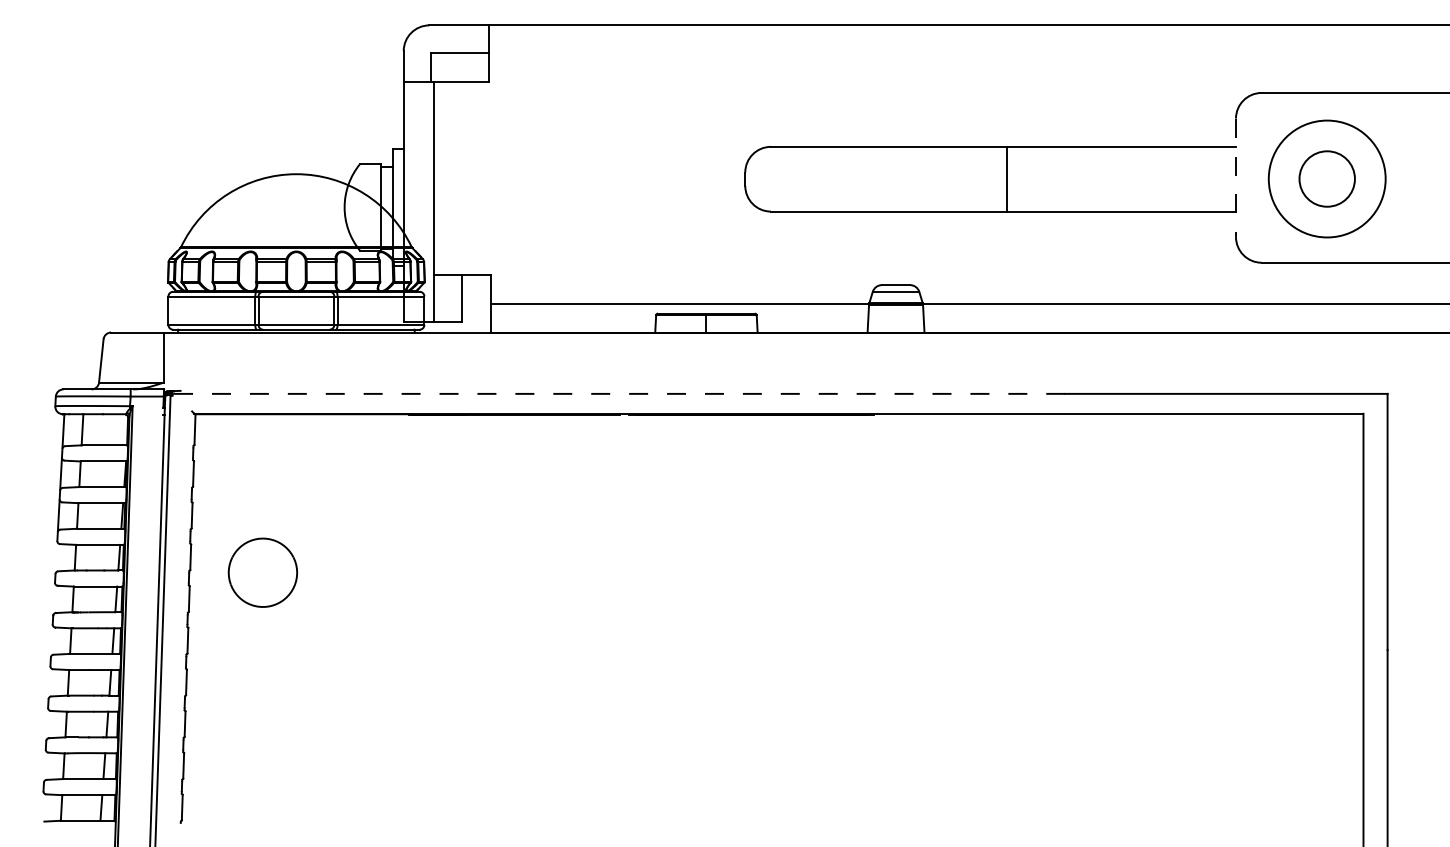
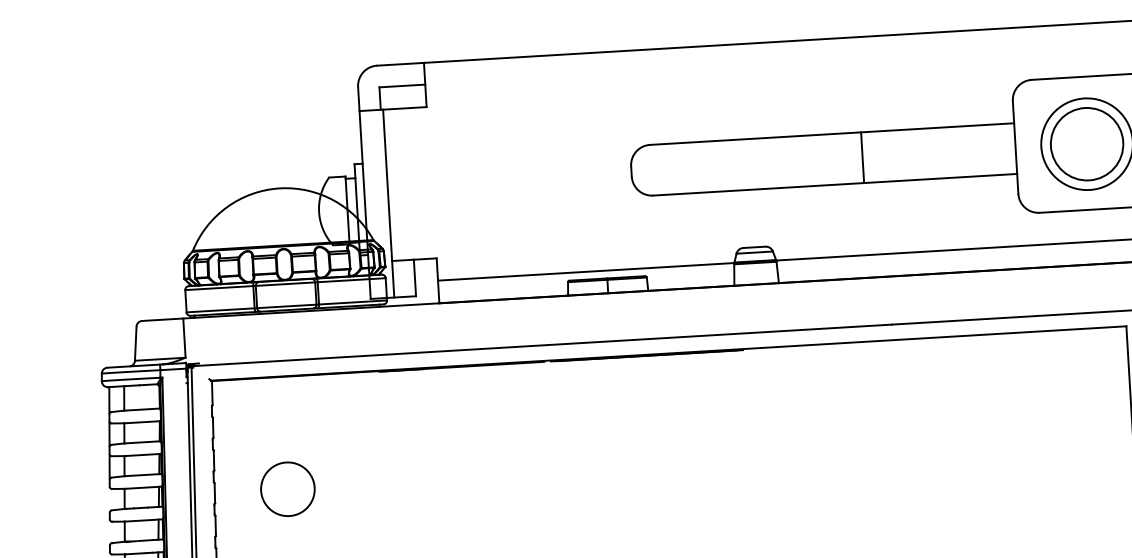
line: (1006, 178) -> (862, 157), moved
line: (1235, 178) -> (1015, 148), dashed -> solid
circle: (1327, 178) -> (1087, 143), size x1.67
line: (618, 393) -> (542, 345), dashed -> solid
part: (262, 572) -> (287, 489), moved

